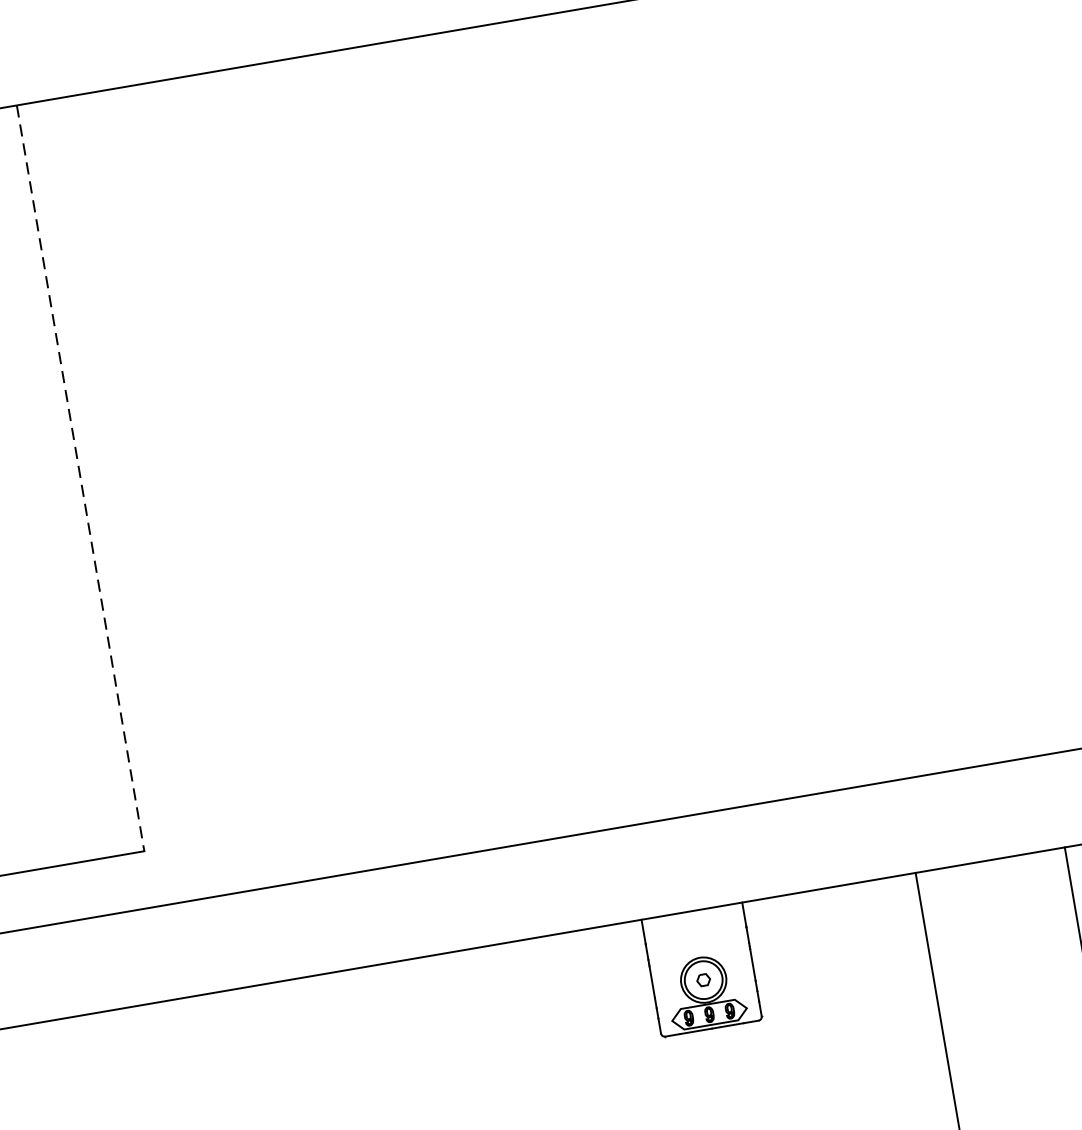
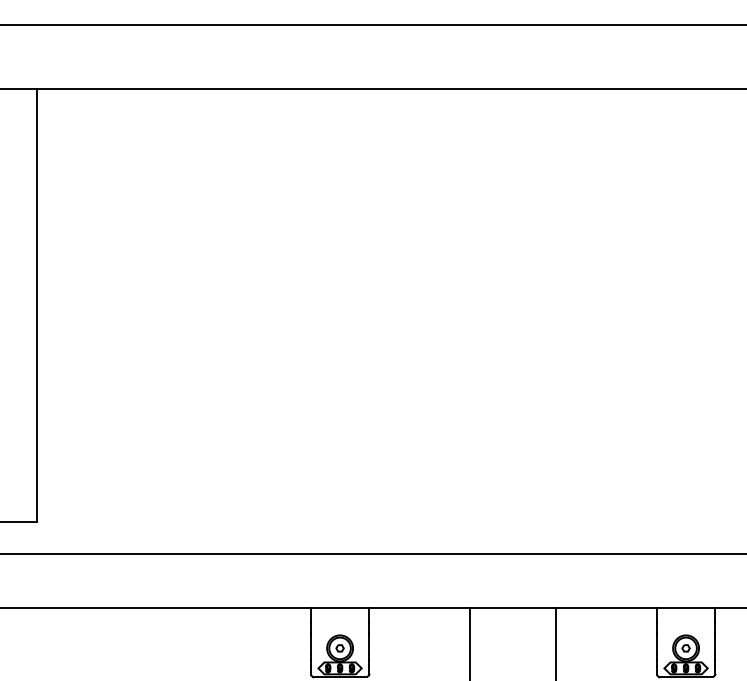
line: (81, 479) -> (37, 306), dashed -> solid

